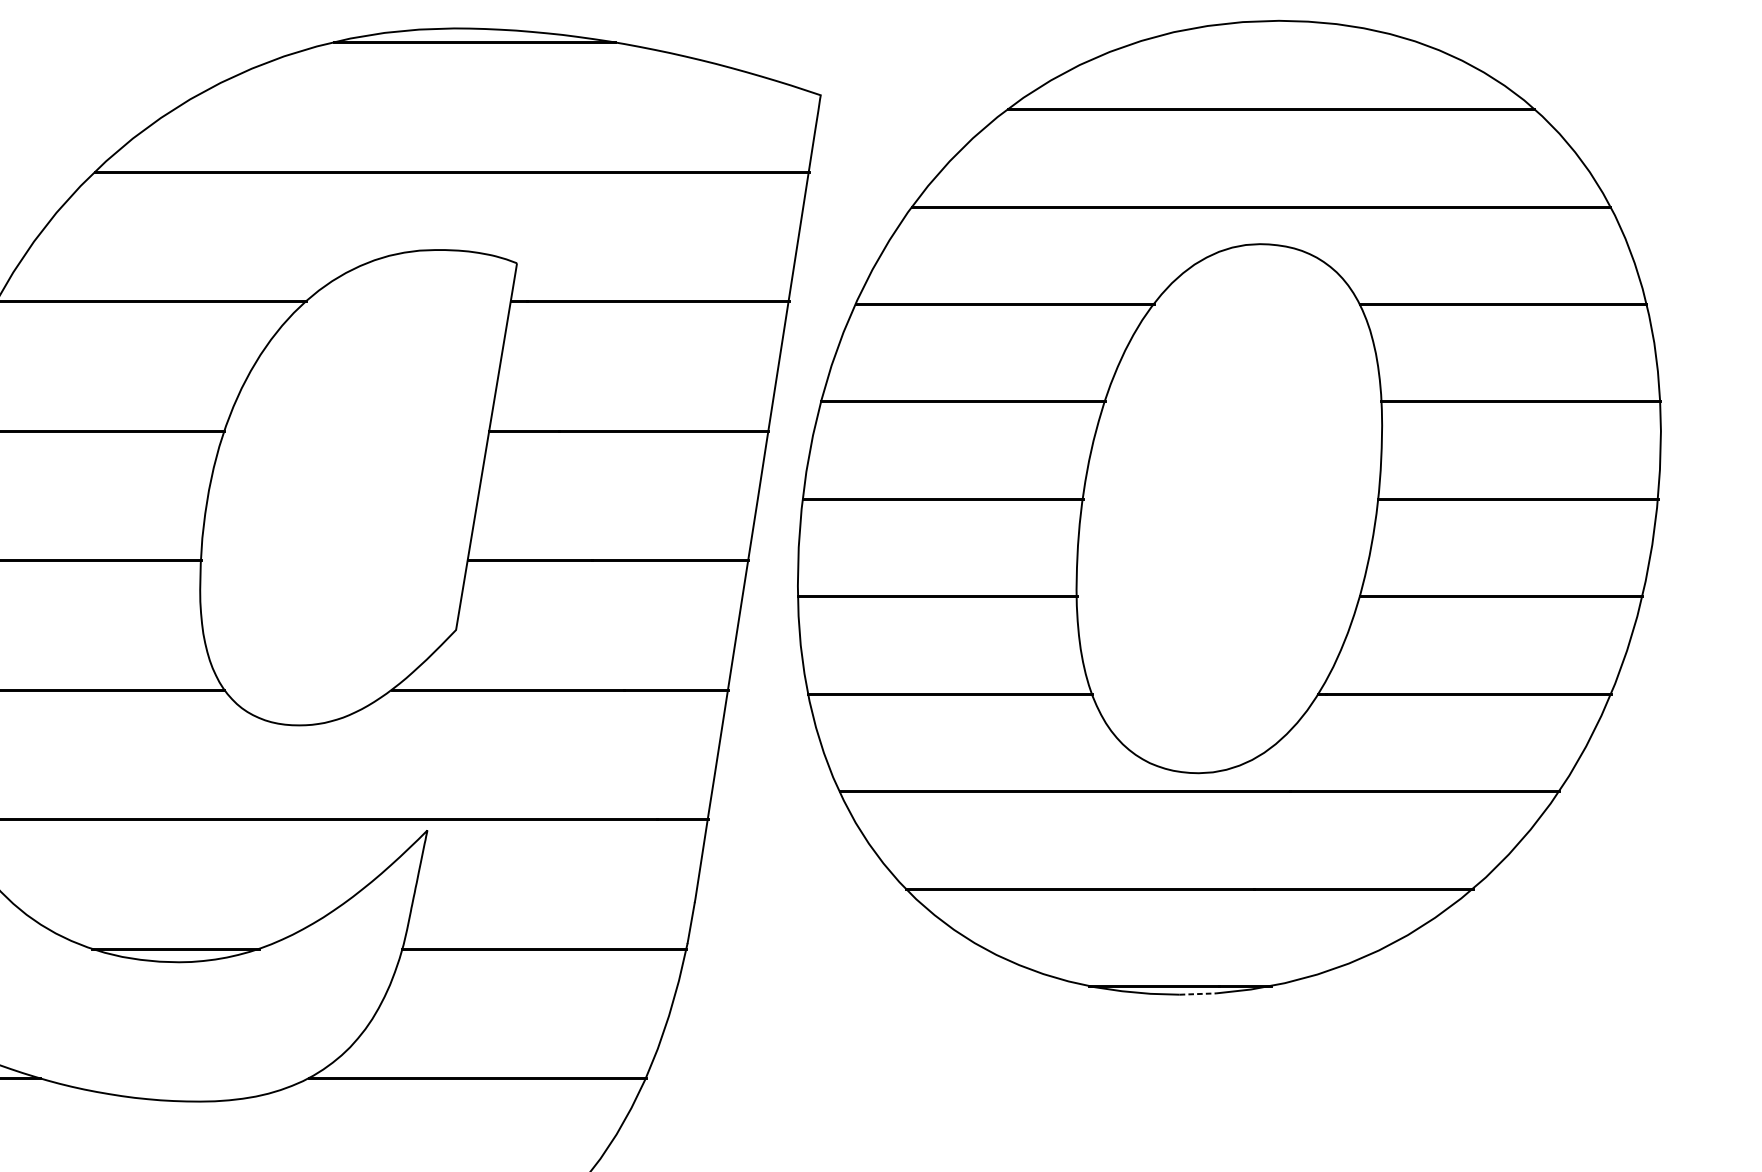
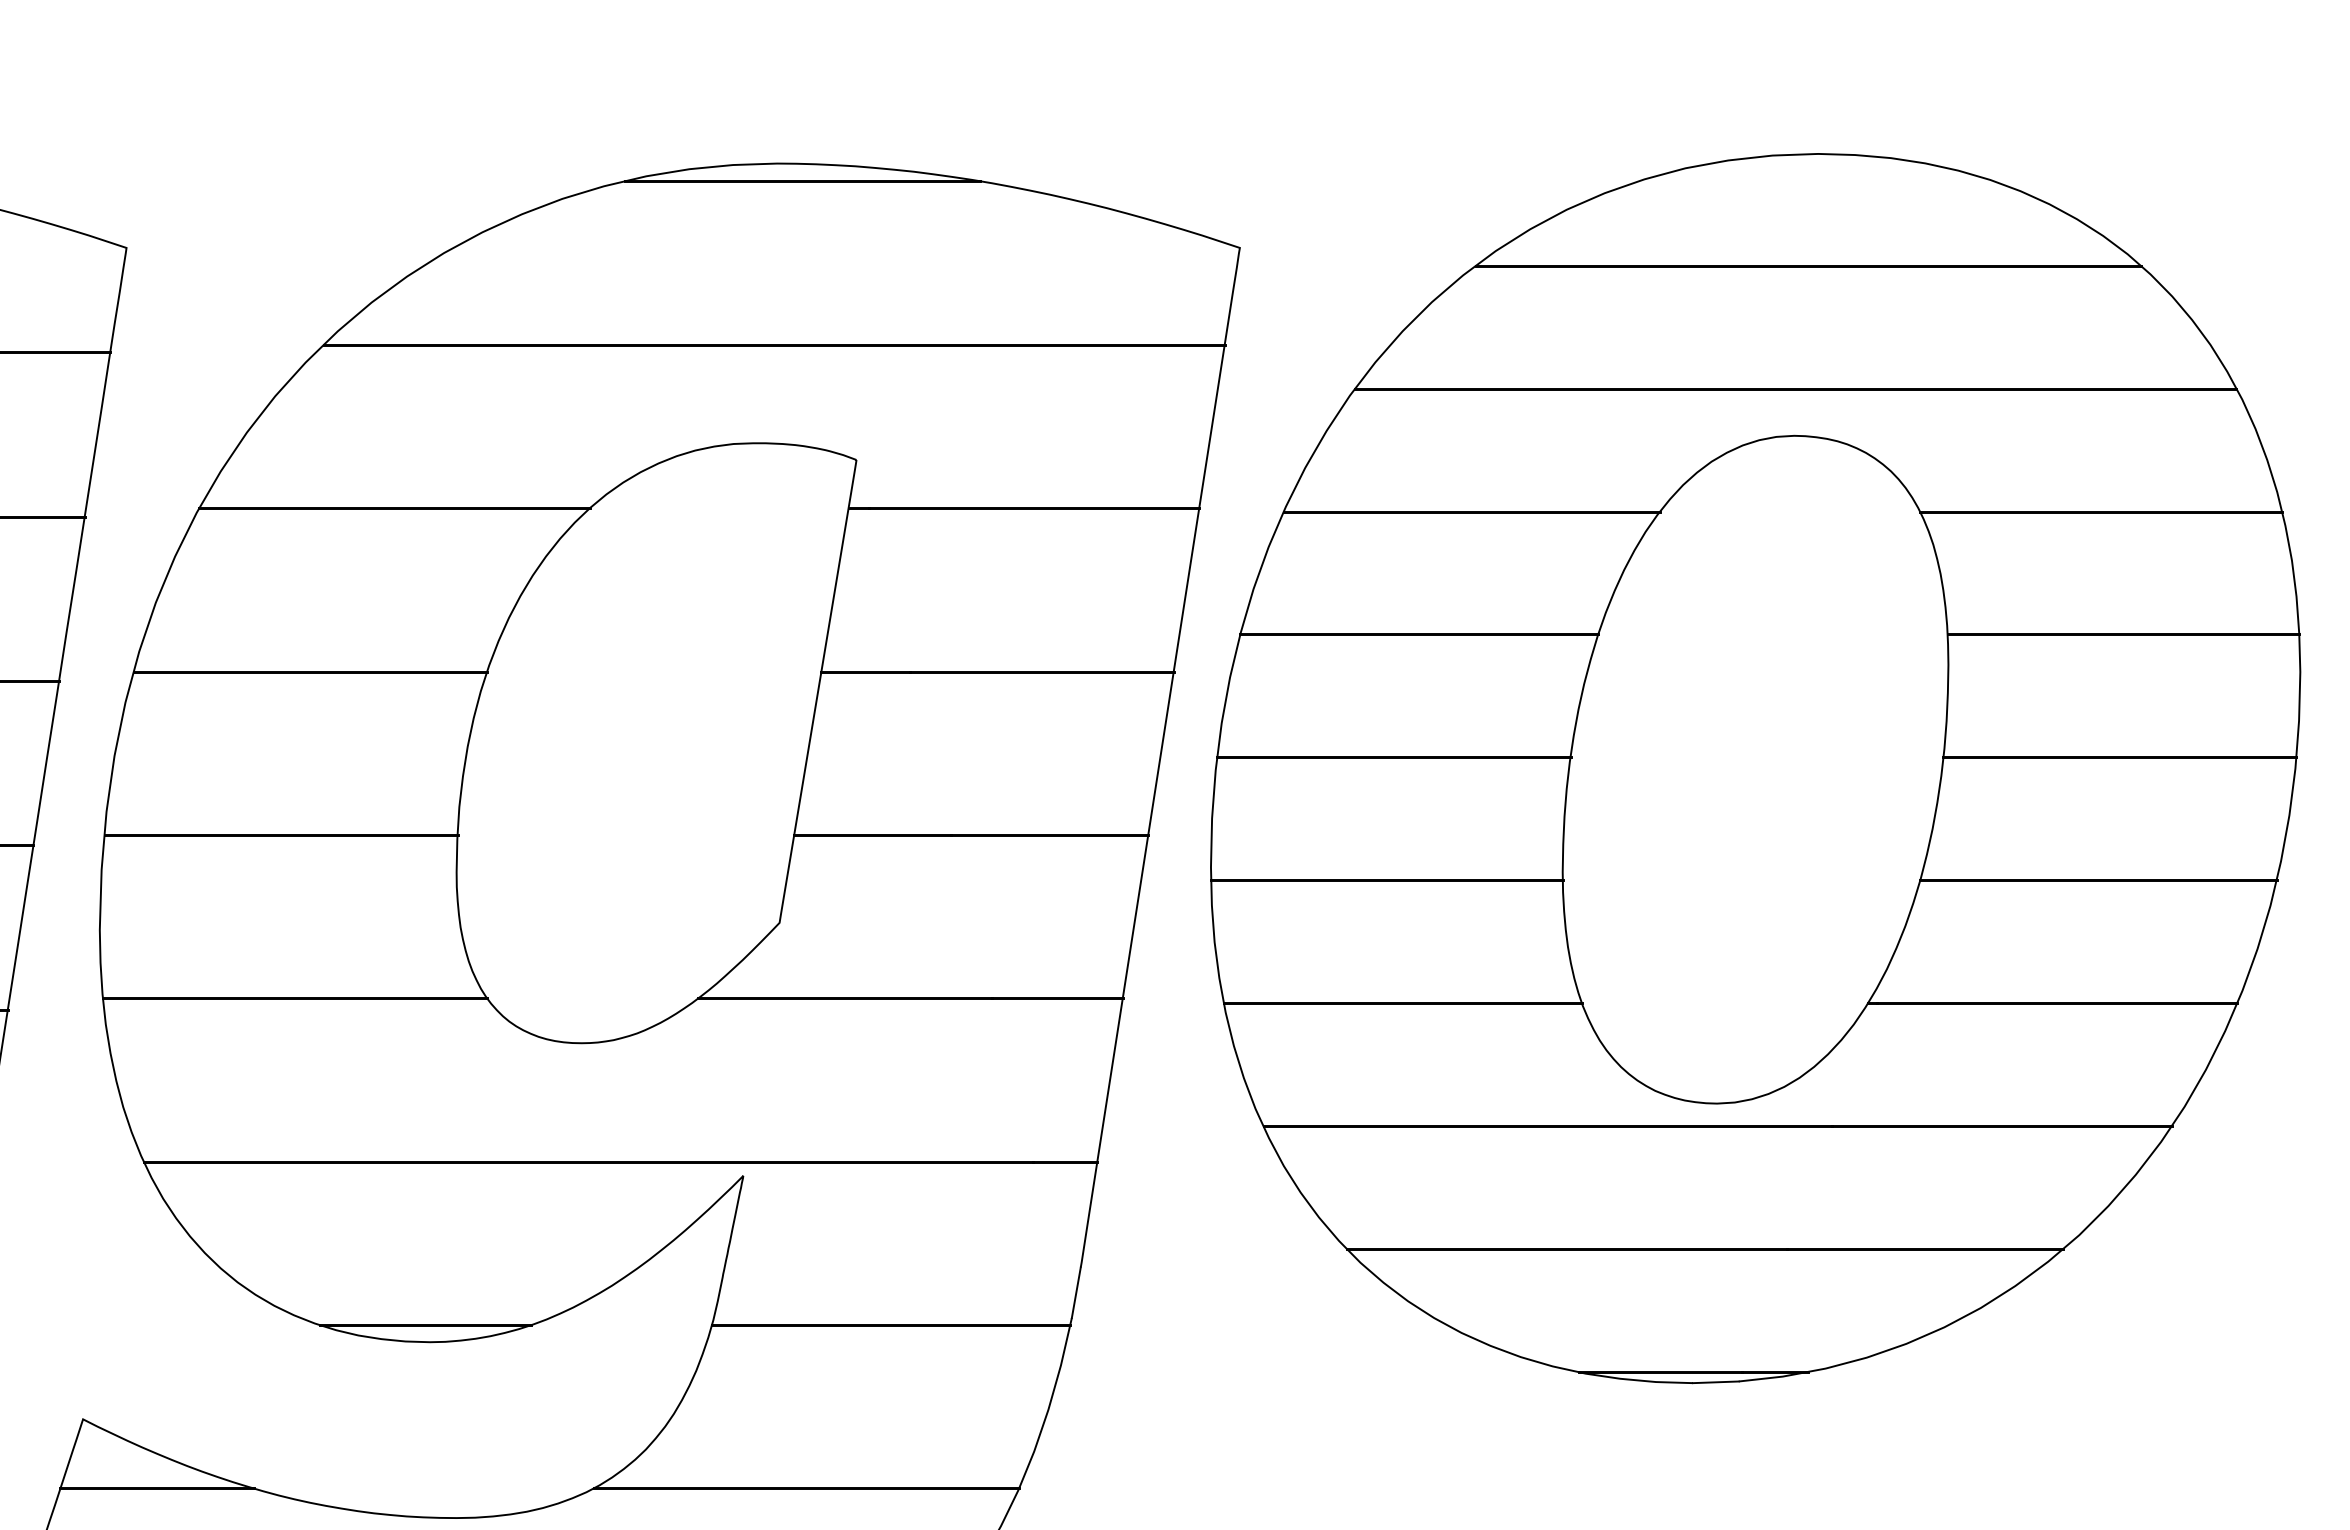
line: (1197, 994) -> (1715, 1382), dashed -> solid

